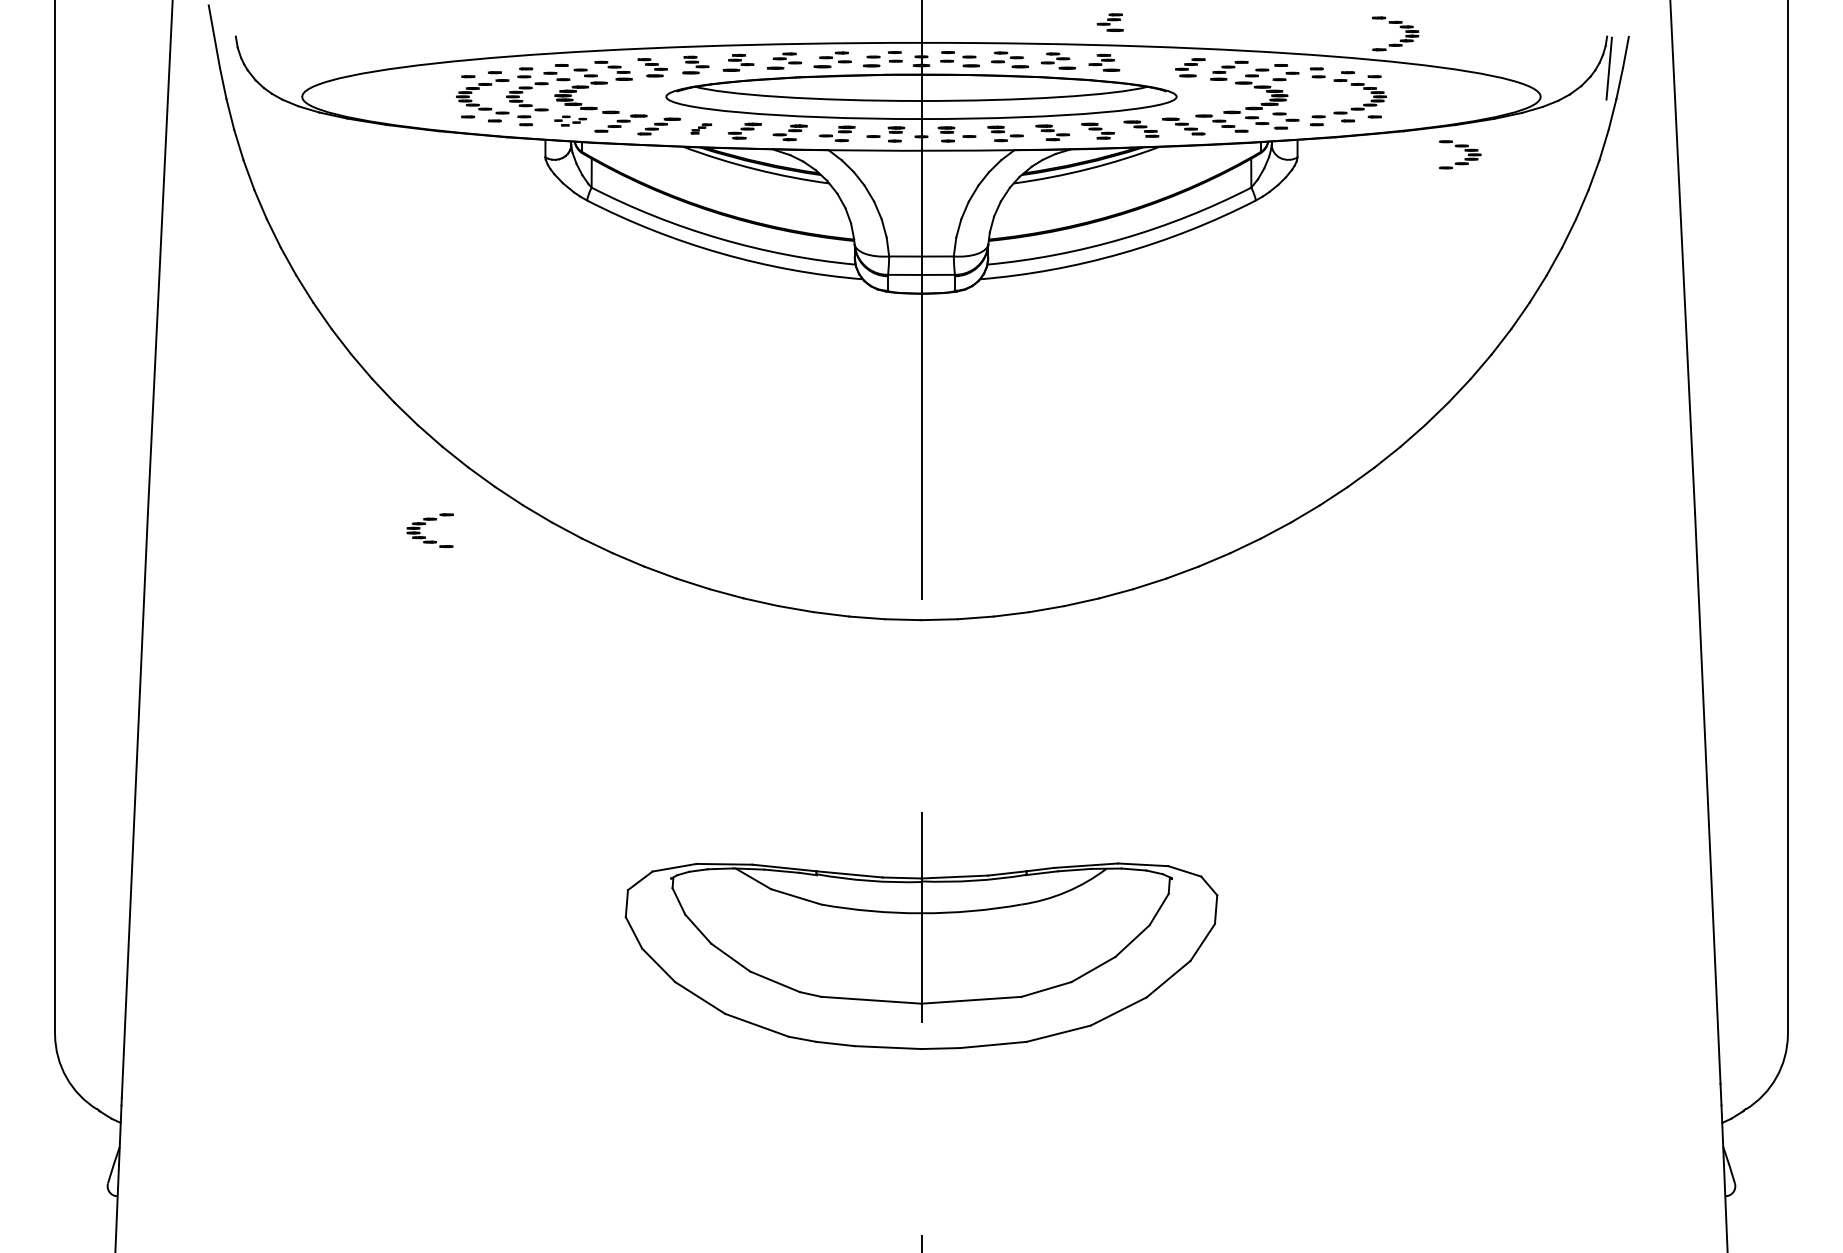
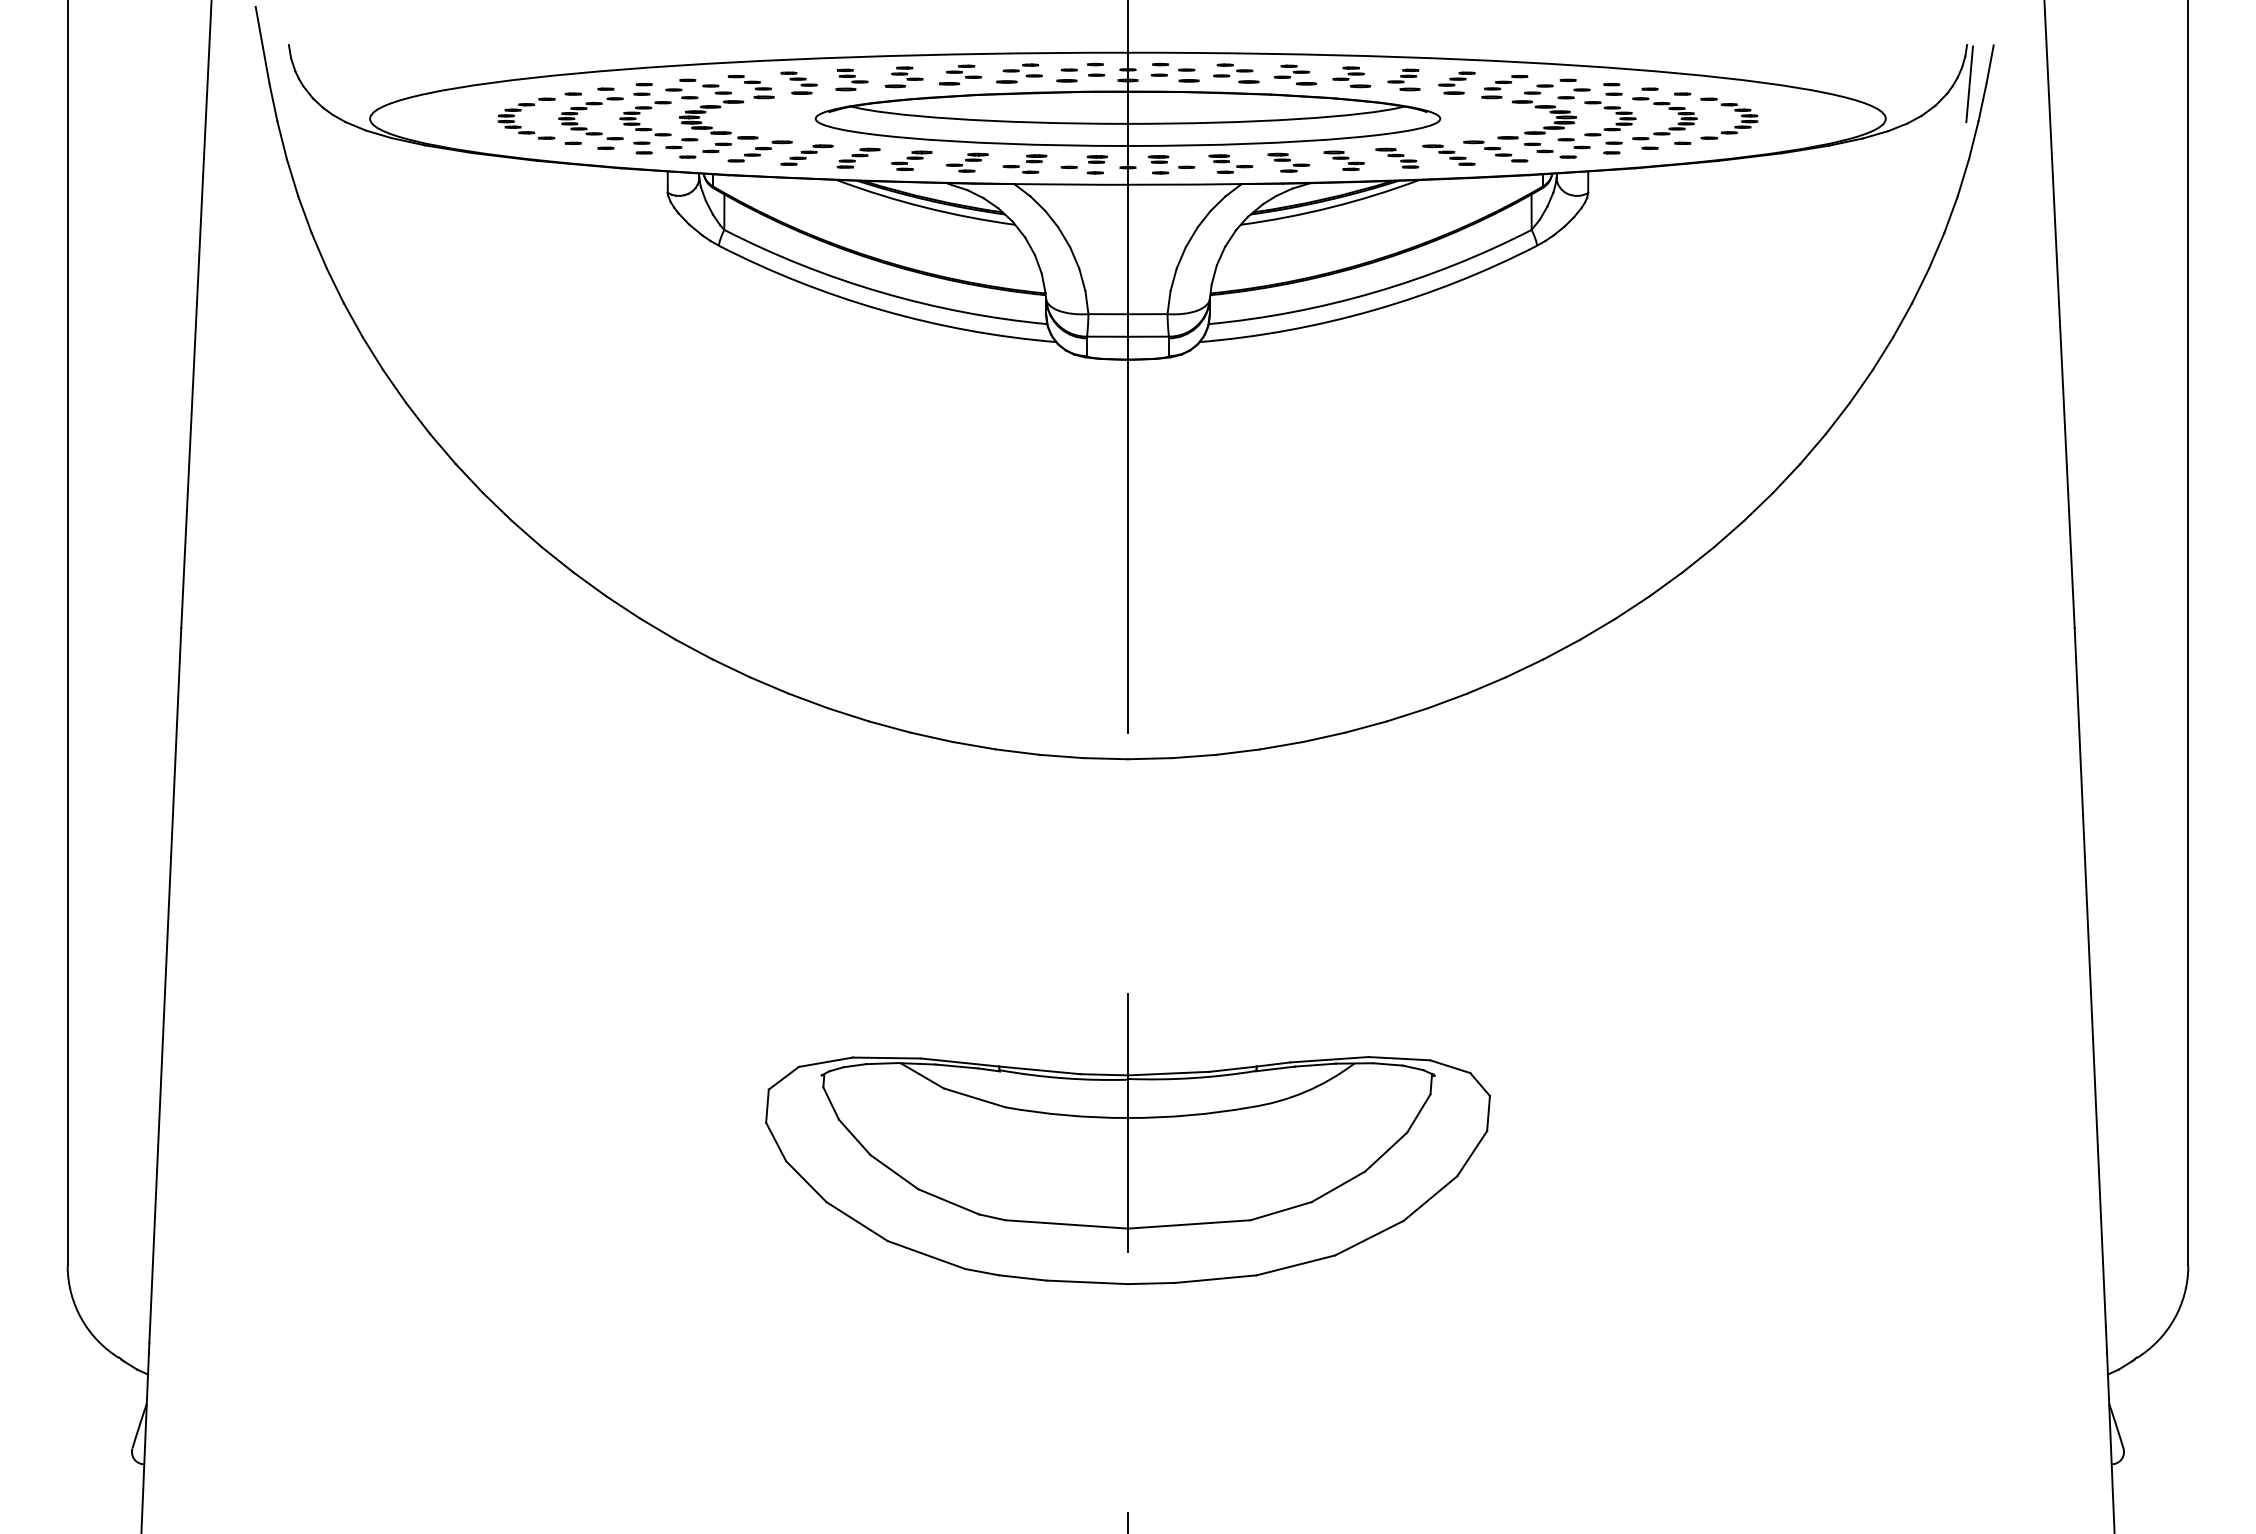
part: (1109, 22) -> (1403, 79), moved
part: (1399, 27) -> (1734, 111), moved
part: (570, 121) -> (698, 148), size x1.67
part: (701, 128) -> (858, 157), size x1.67
part: (1464, 150) -> (1615, 113), moved
part: (425, 524) -> (521, 111), moved

